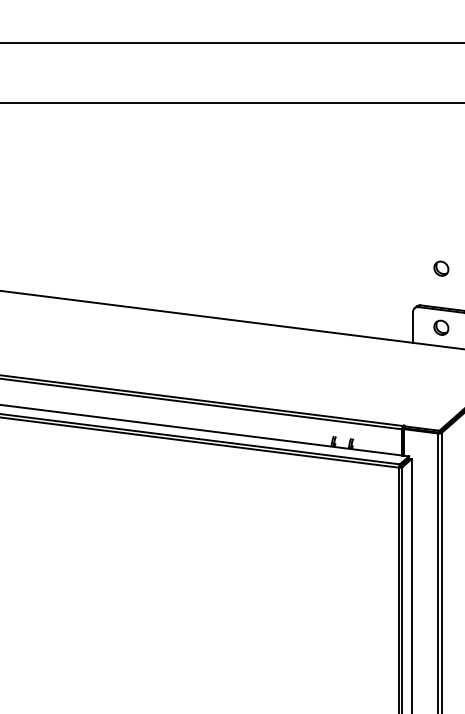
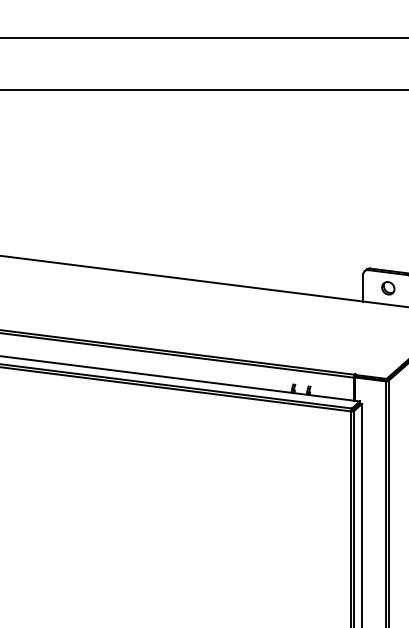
part: (441, 268) -> (388, 236), removed

